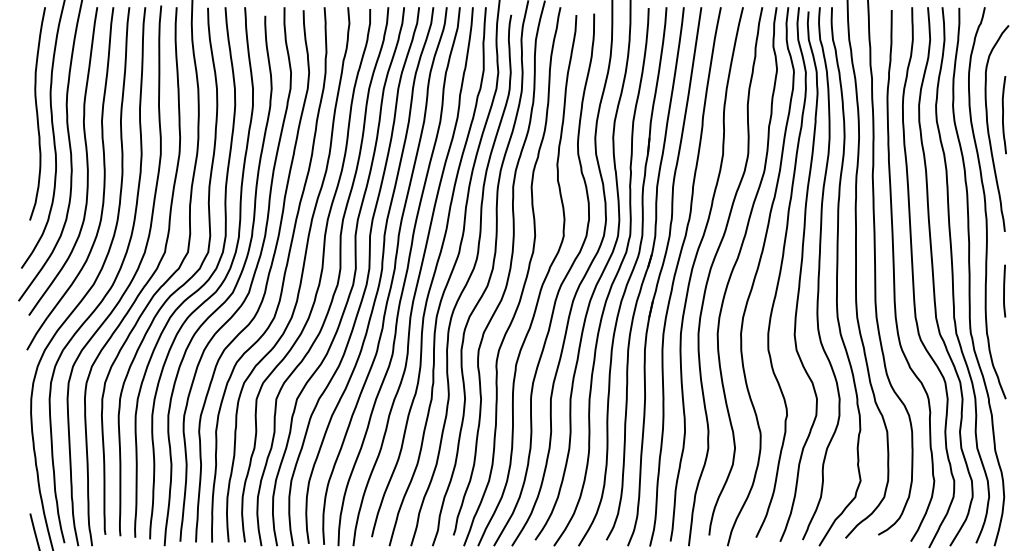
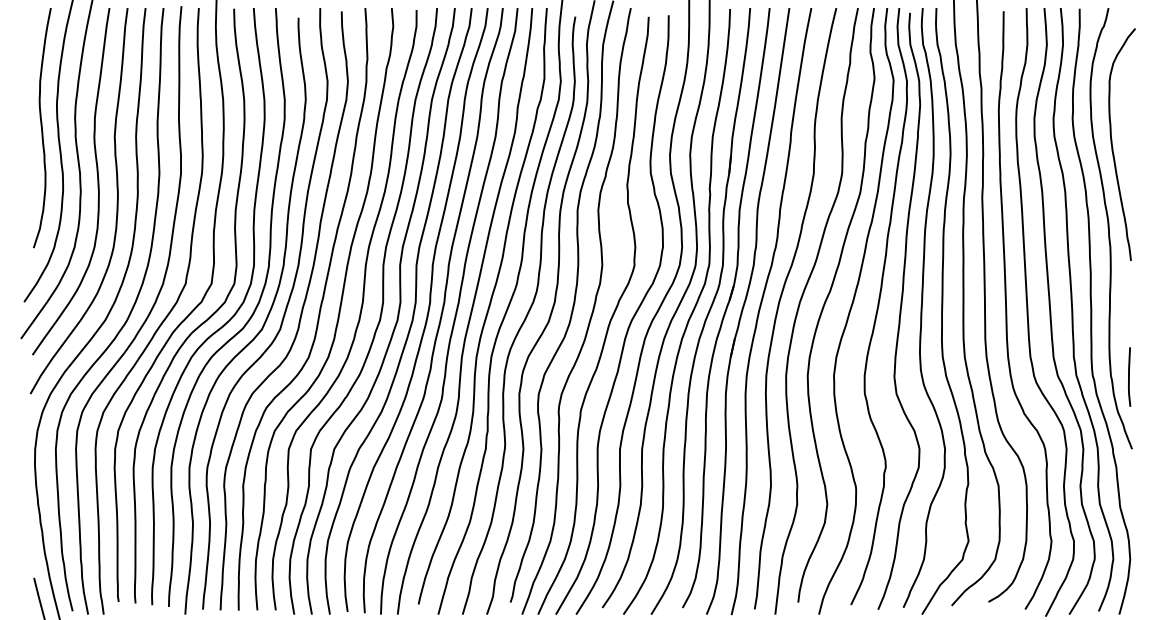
curve: (1003, 115) -> (1129, 129), removed
line: (1004, 290) -> (1129, 376), moved

